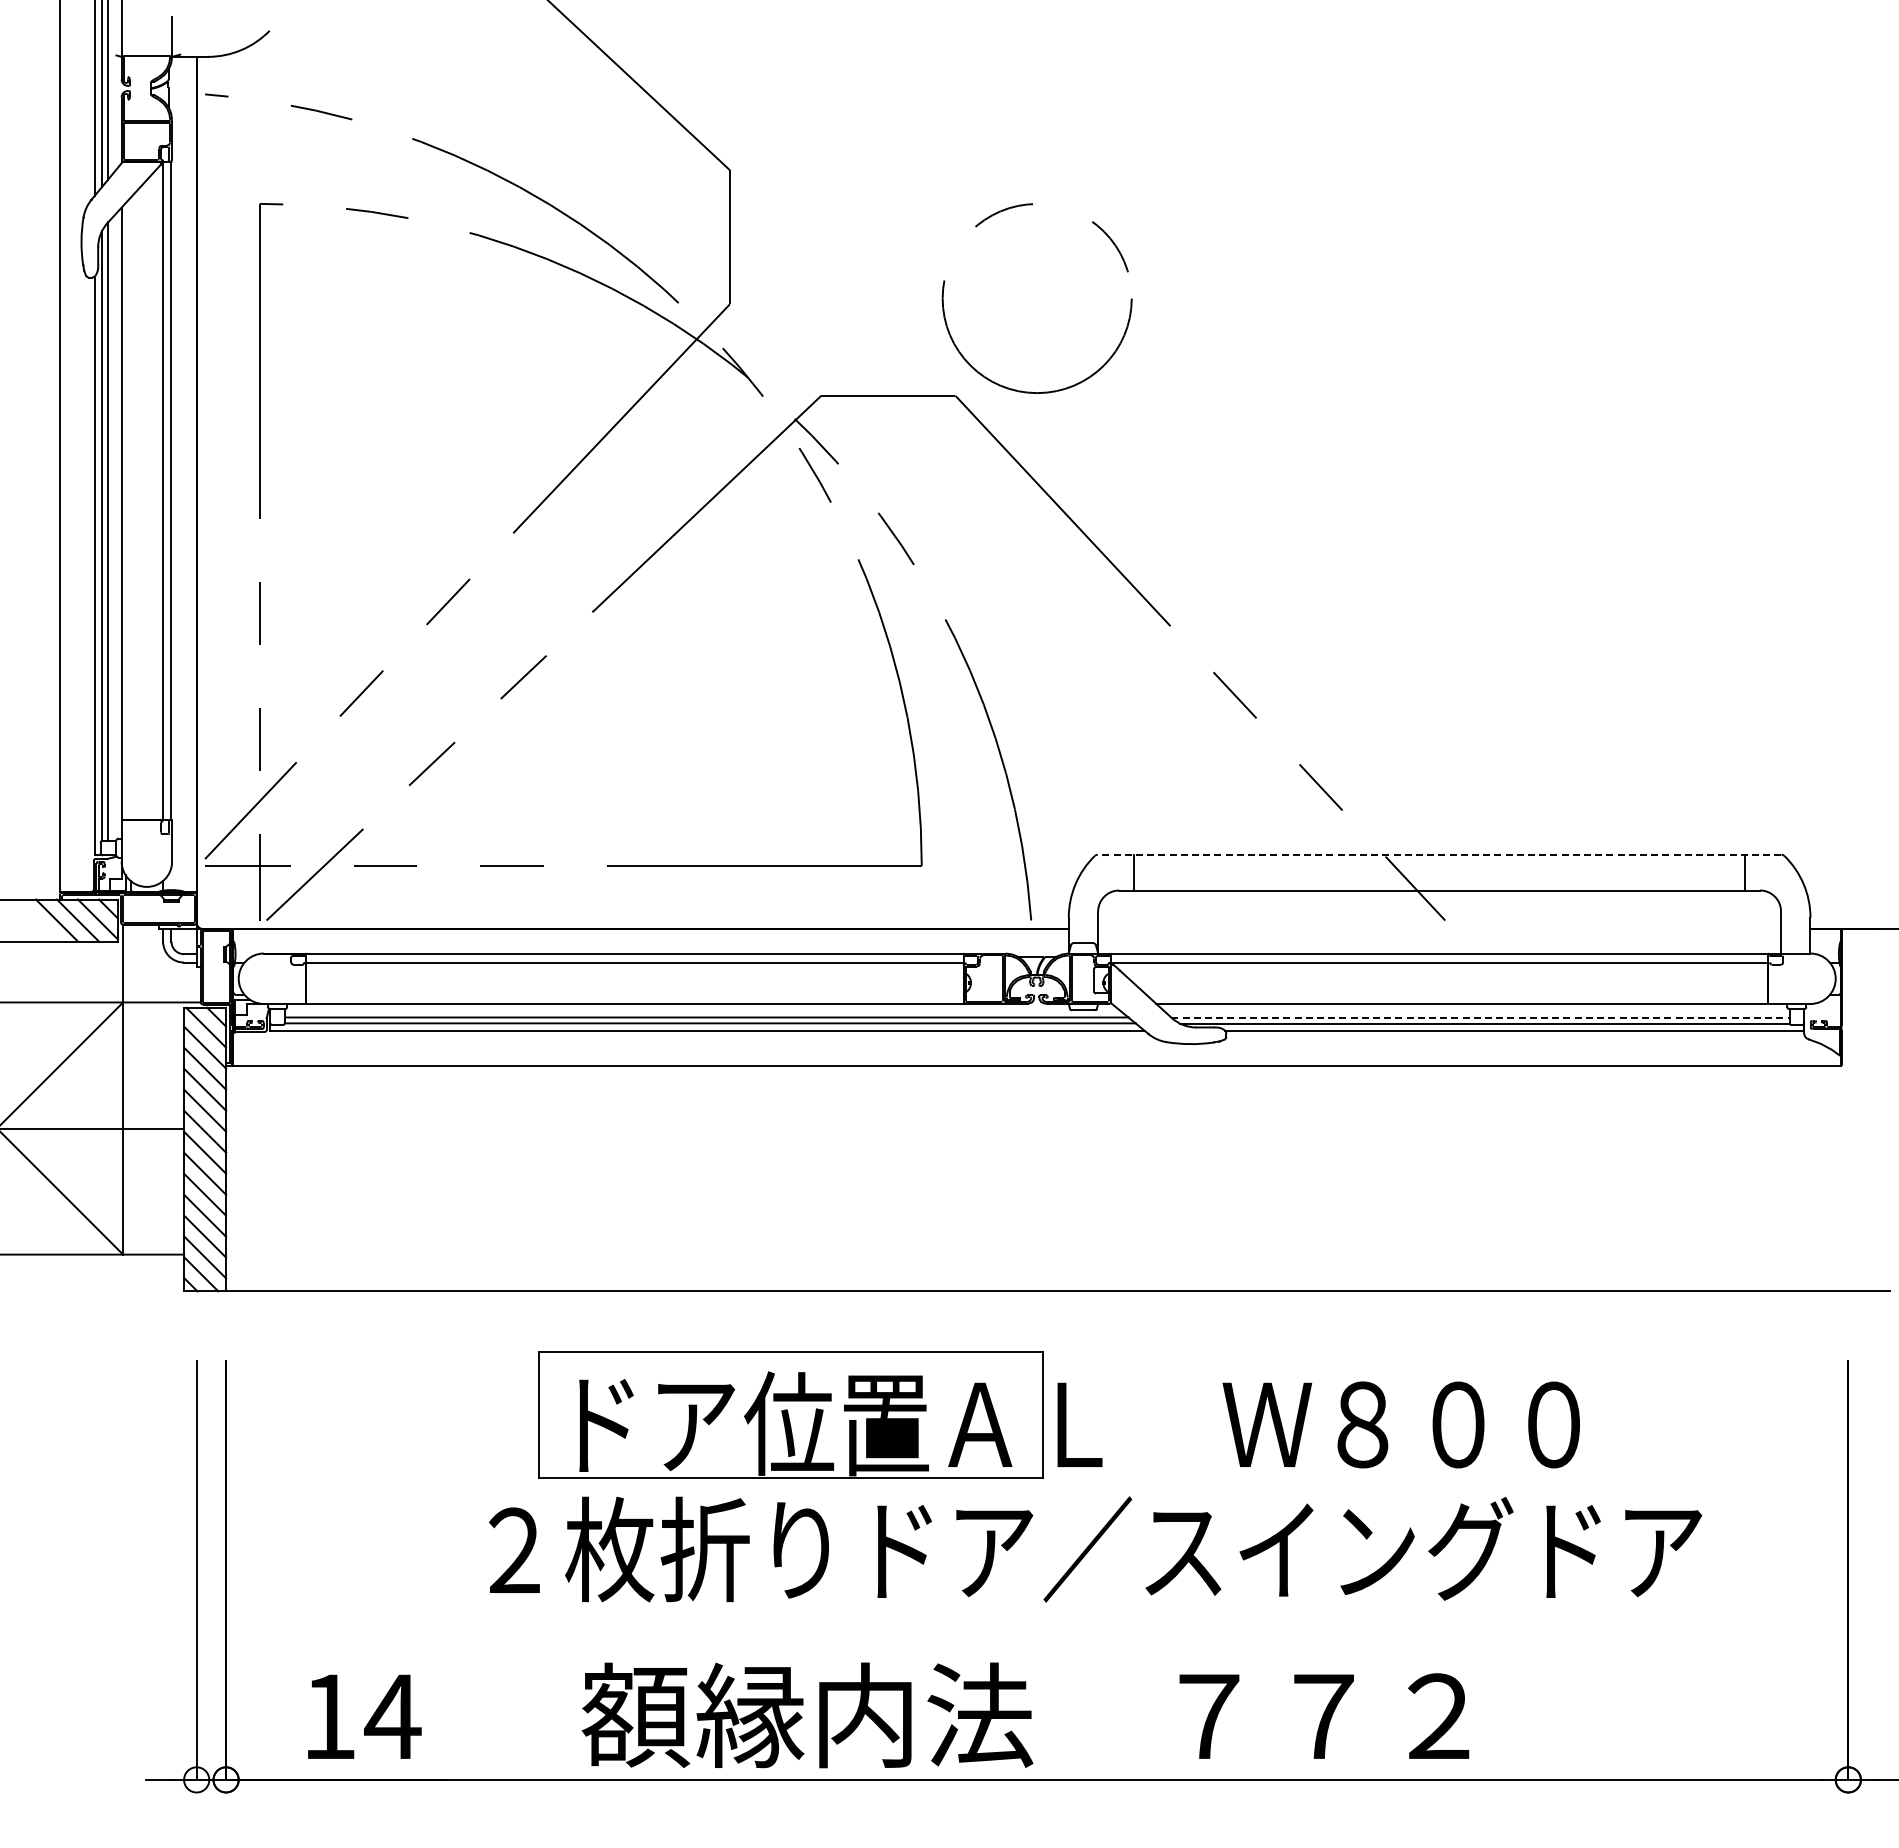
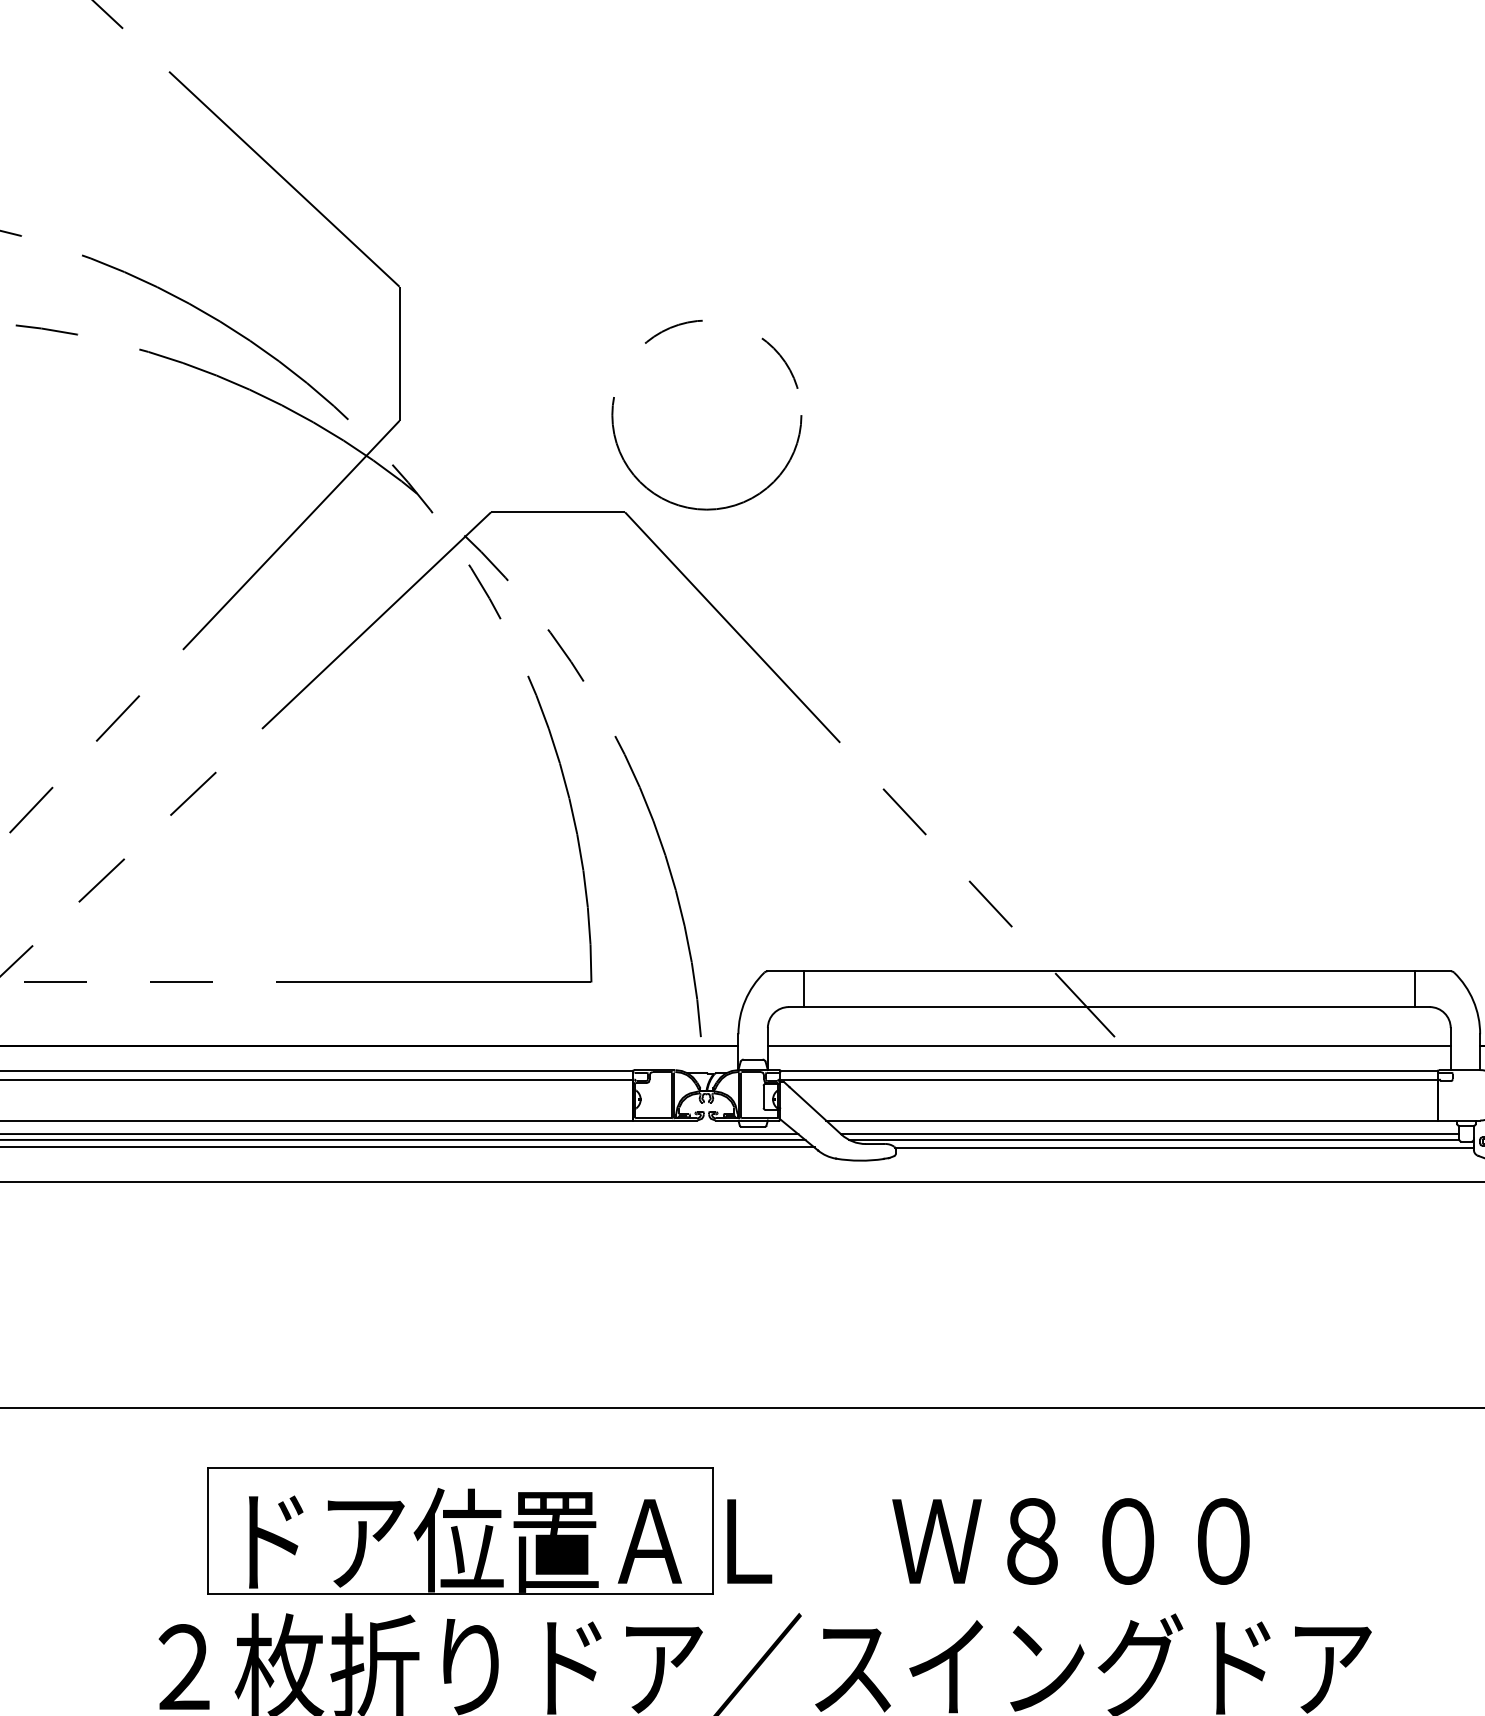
line: (1439, 854) -> (1109, 971), dashed -> solid
line: (1439, 928) -> (1109, 1045), added
line: (1480, 1017) -> (1150, 1134), dashed -> solid

